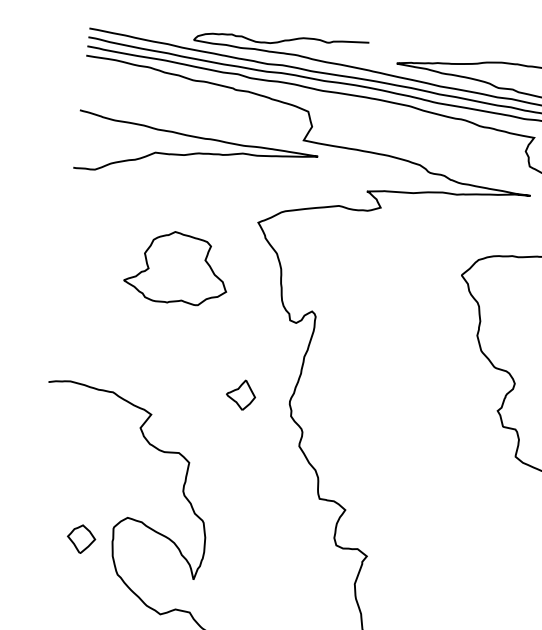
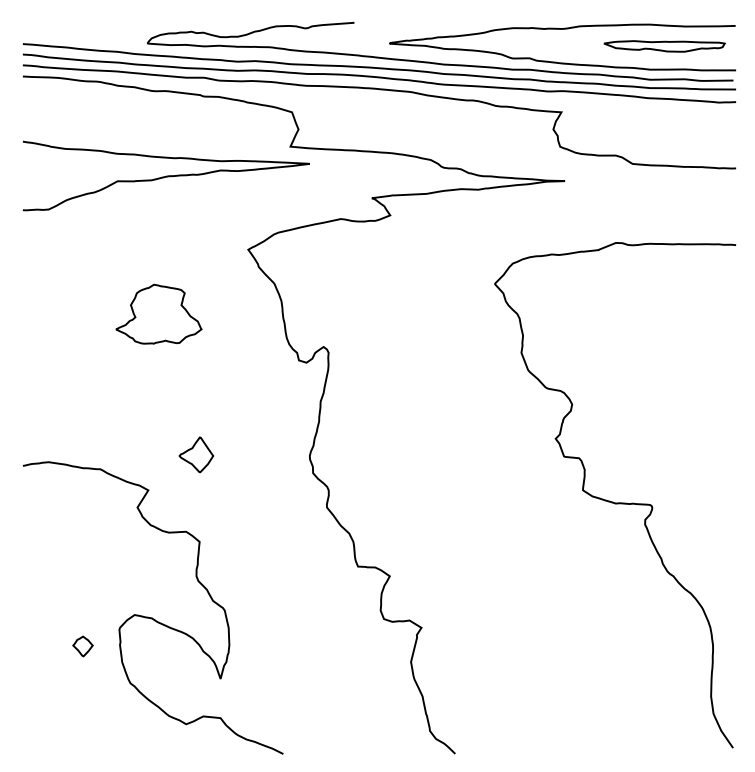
part: (176, 268) -> (158, 314), size x0.7
part: (241, 394) -> (196, 454), moved
part: (80, 539) -> (82, 646), size x0.6

